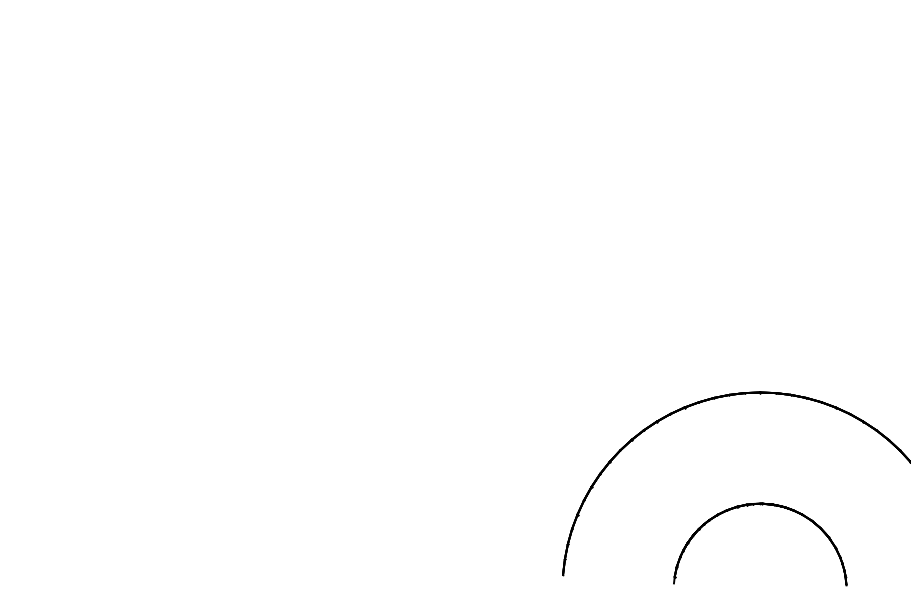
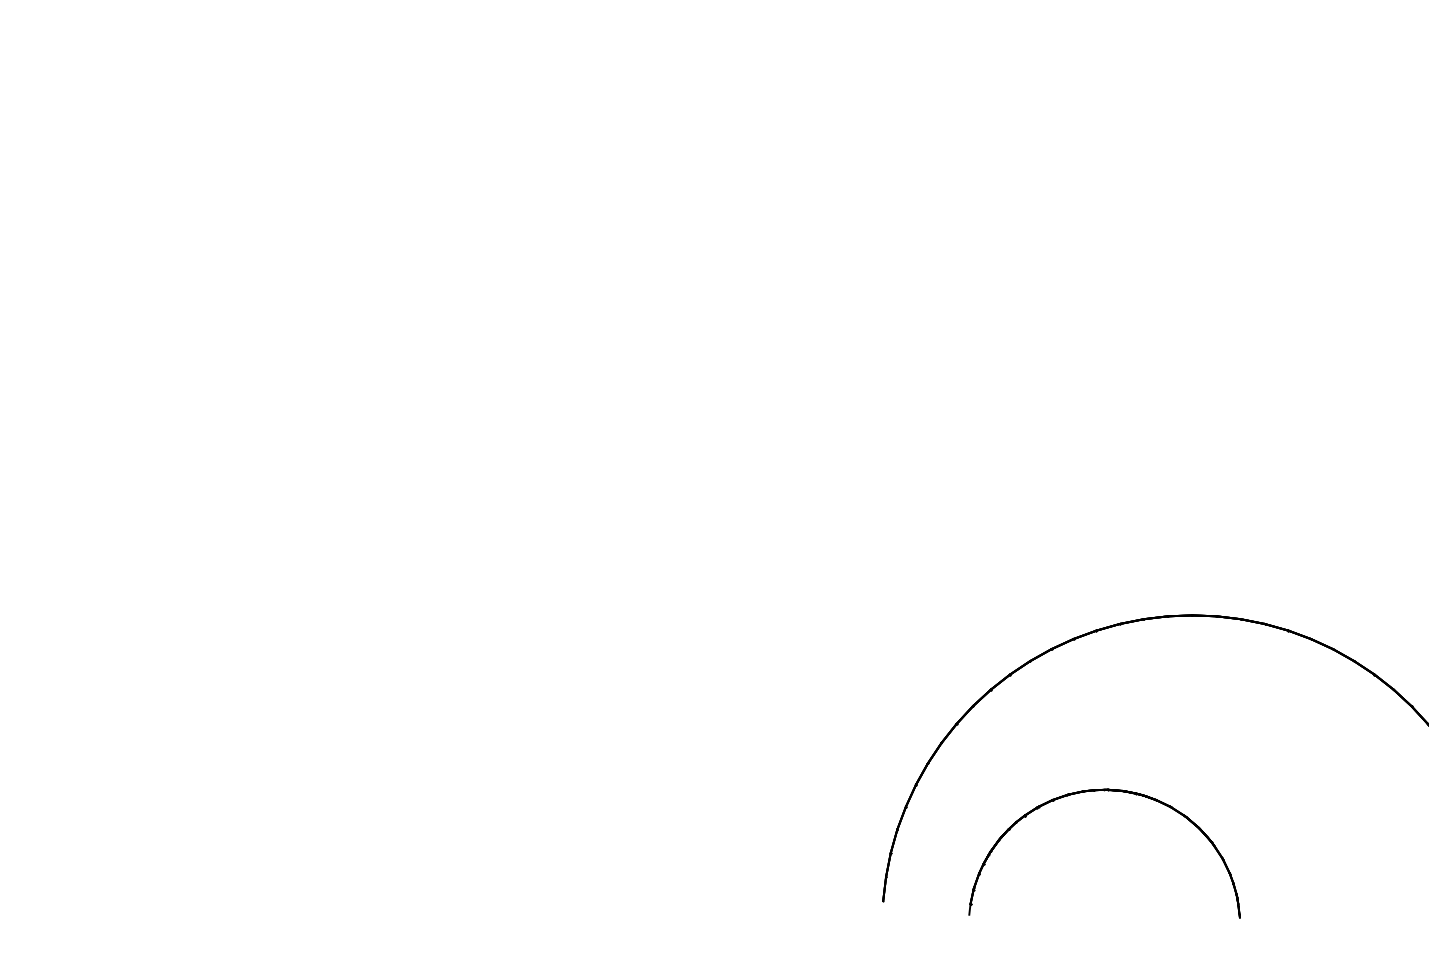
part: (760, 505) -> (1104, 792), moved

